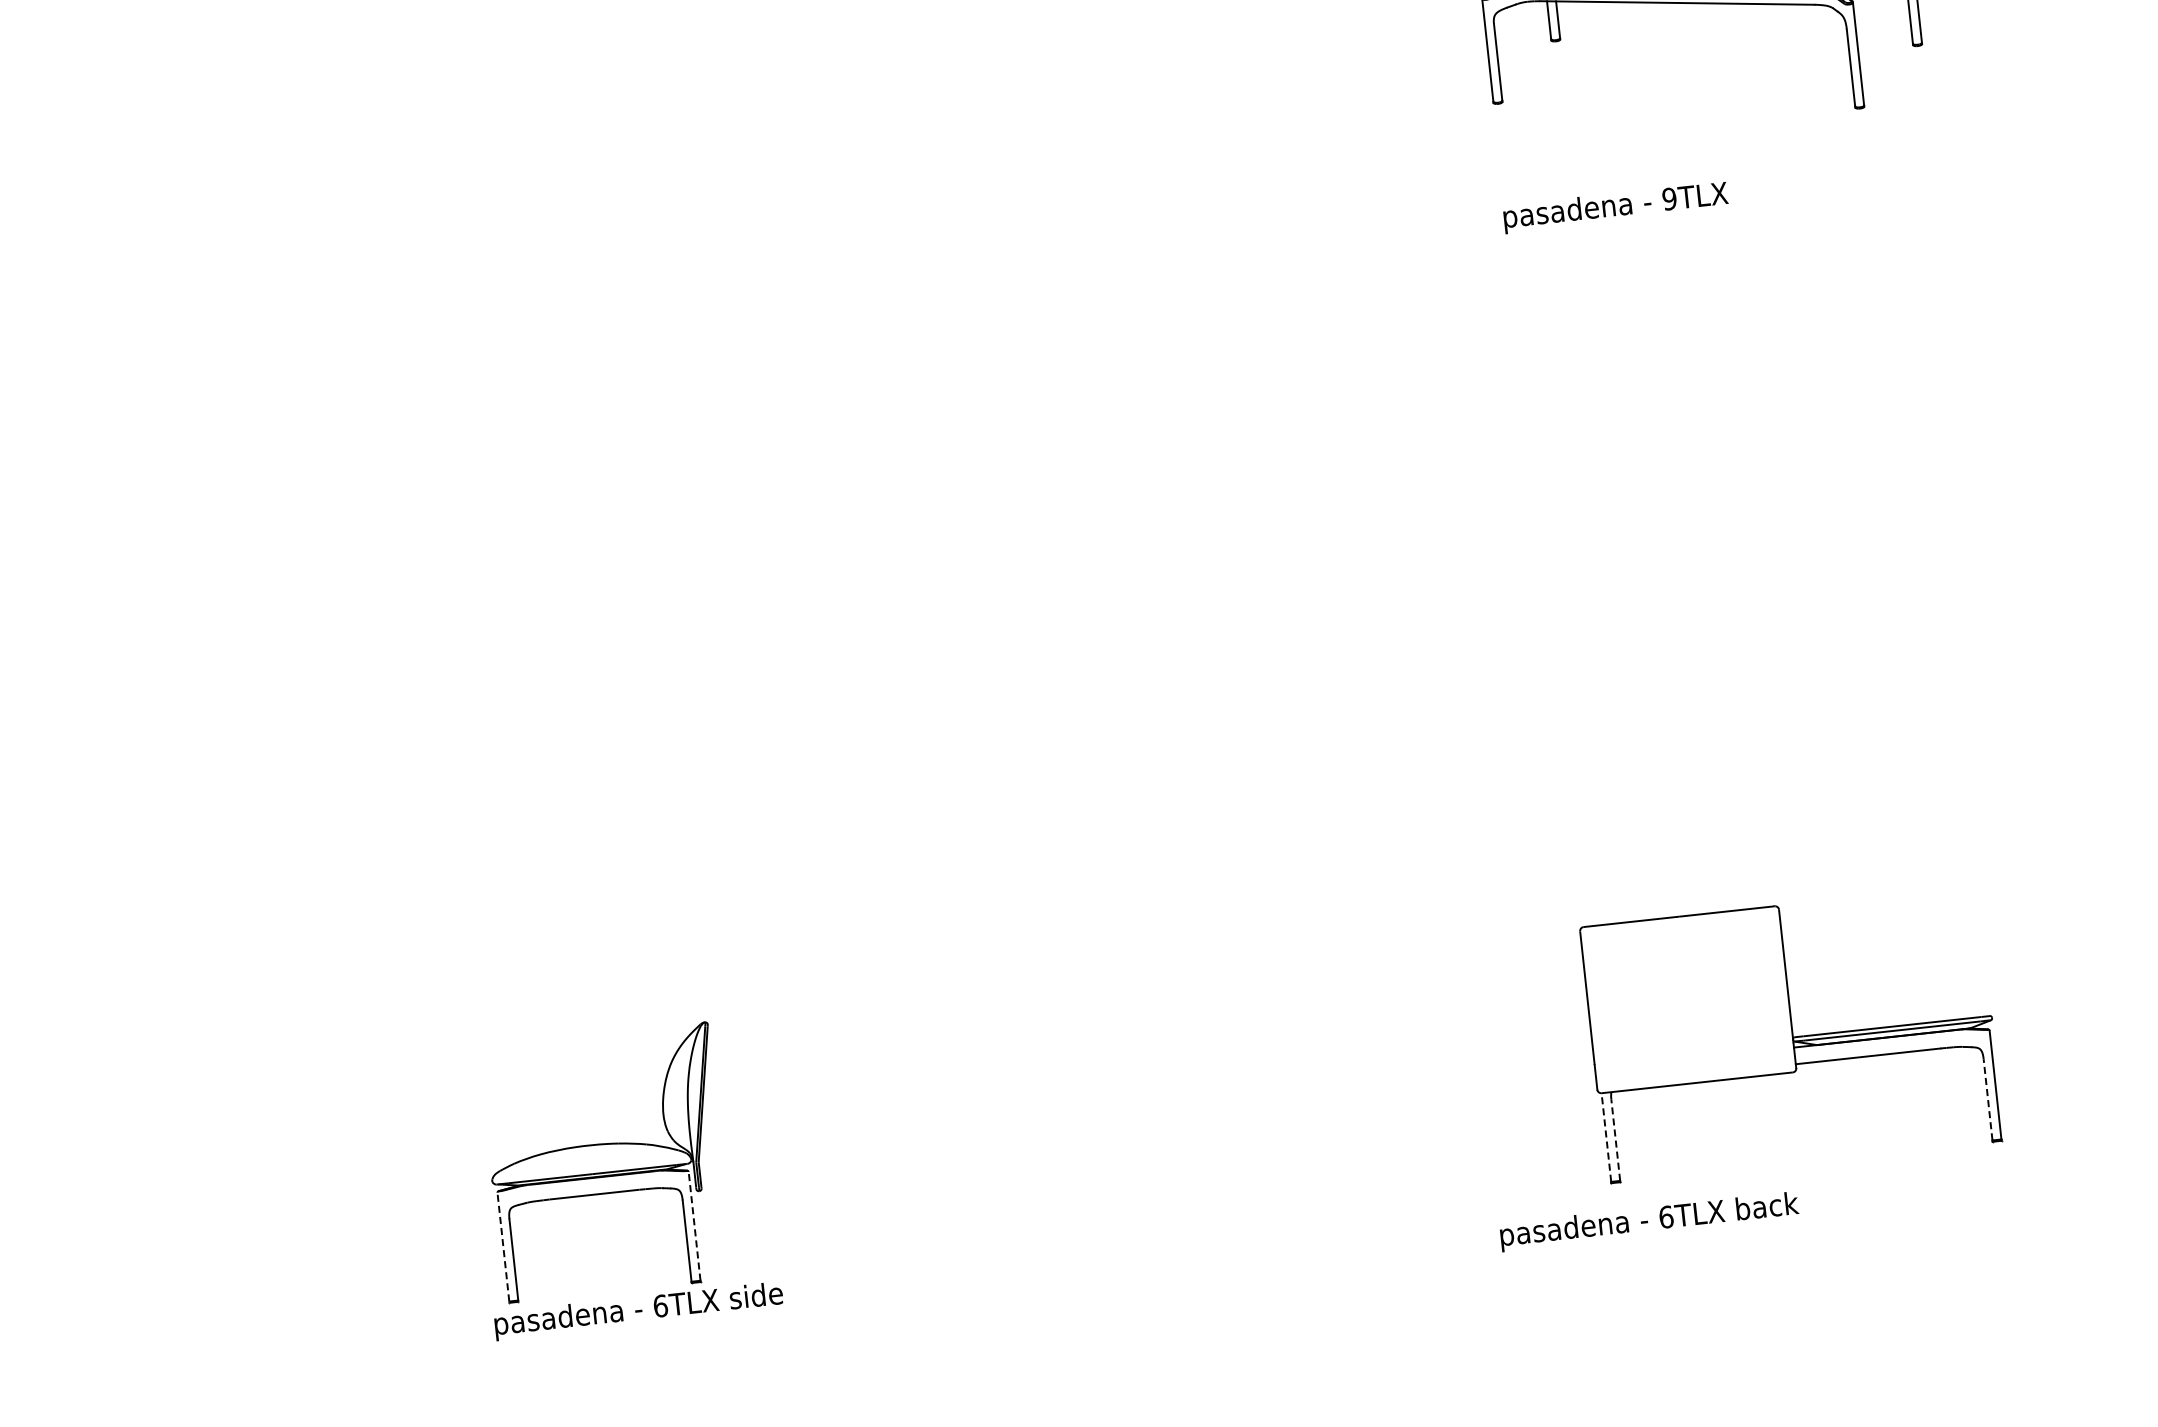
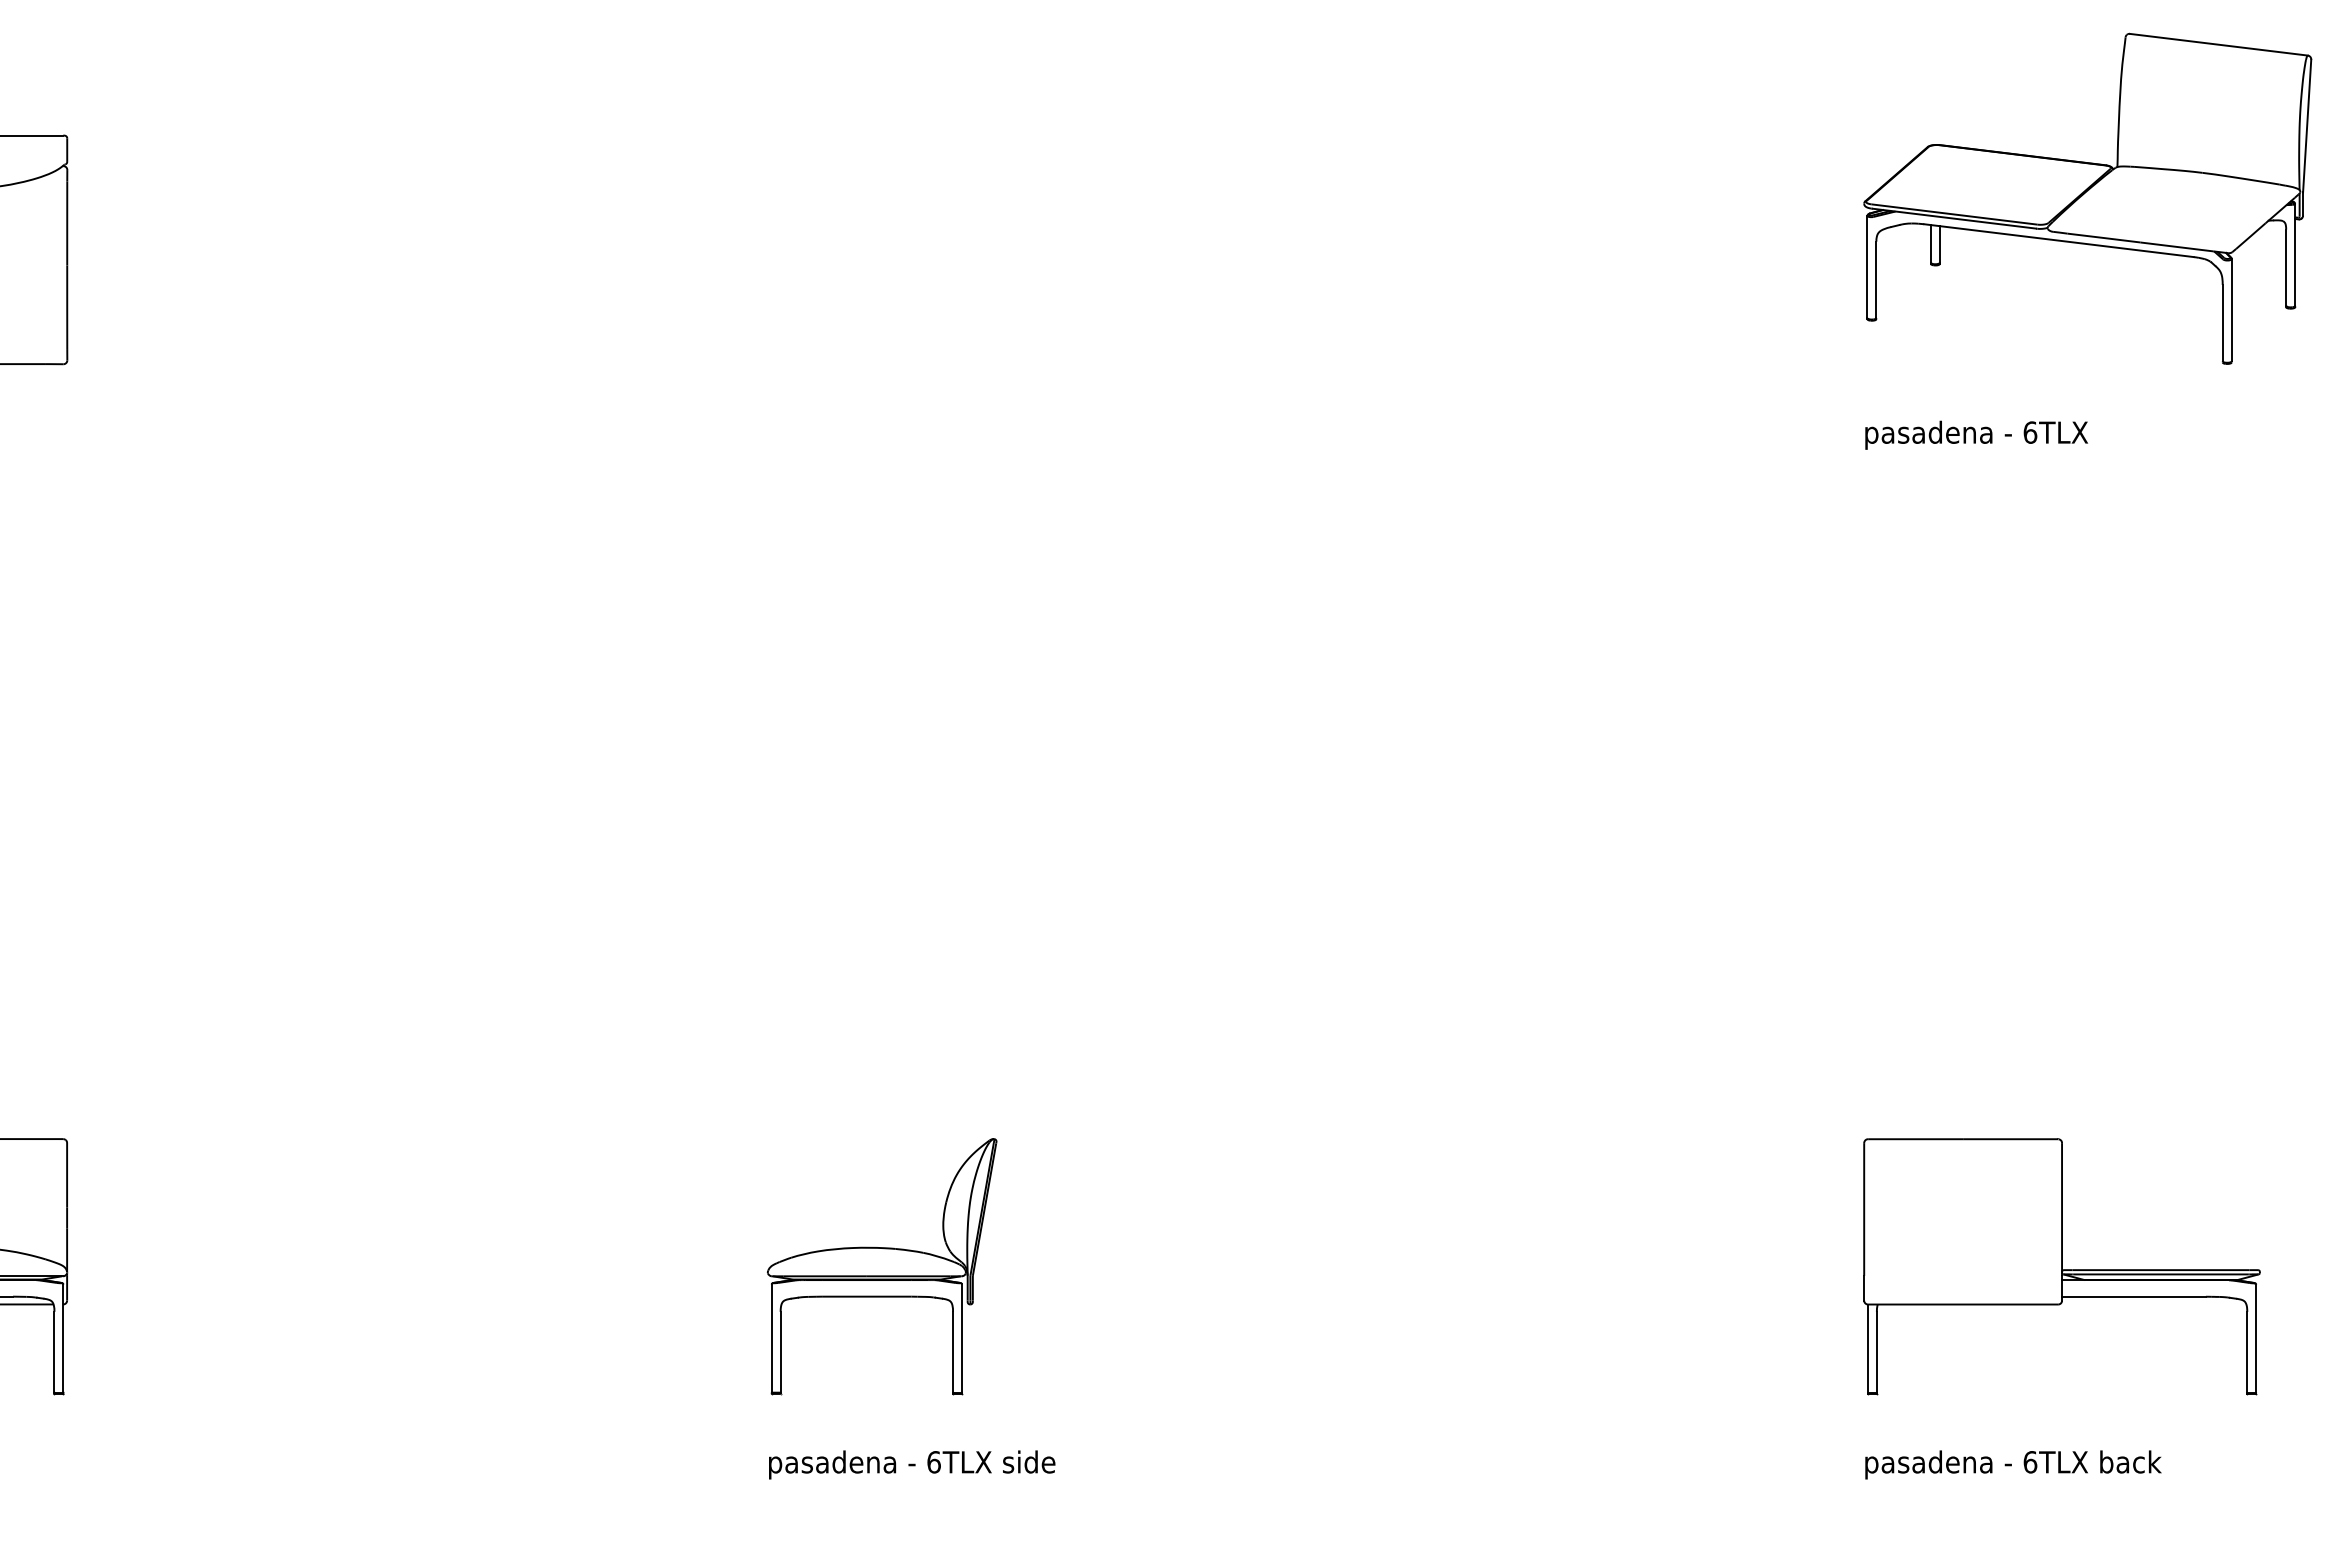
text: (1669, 198) -> (2030, 432), 9TLX -> 6TLX
line: (1988, 1099) -> (2247, 1351), dashed -> solid
line: (1605, 1137) -> (1867, 1348), dashed -> solid
line: (1615, 1139) -> (1876, 1351), dashed -> solid
text: (1649, 1221) -> (2013, 1464), moved
line: (694, 1225) -> (961, 1337), dashed -> solid
line: (503, 1246) -> (771, 1337), dashed -> solid
text: (639, 1310) -> (912, 1464), moved

